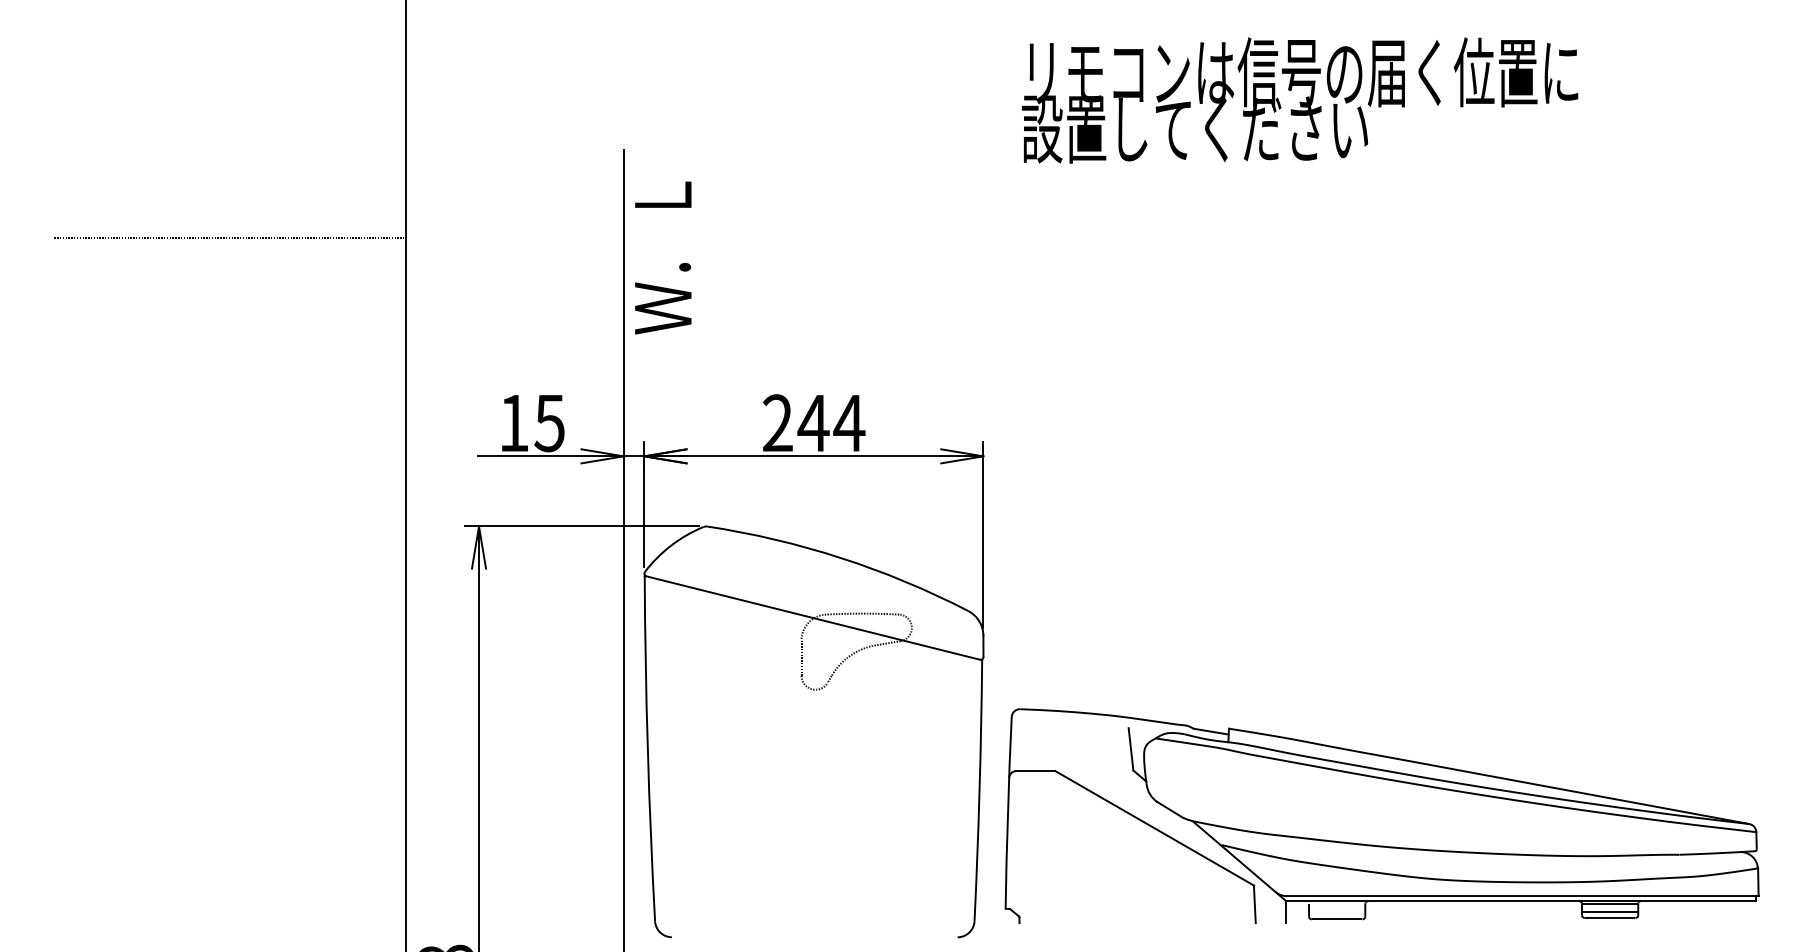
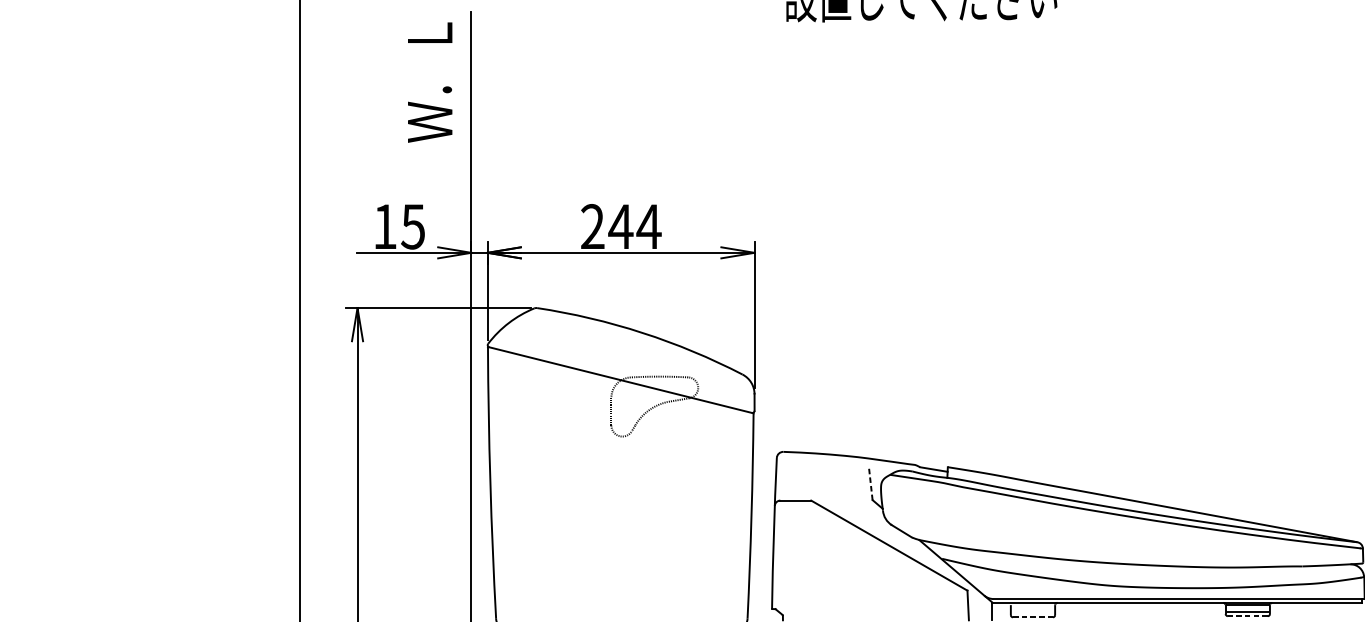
line: (229, 238) -> (161, 81), removed
text: (663, 257) -> (430, 82), moved
line: (1130, 748) -> (870, 482), solid -> dashed
line: (1609, 917) -> (1247, 615), solid -> dashed
line: (1337, 919) -> (1033, 617), solid -> dashed

